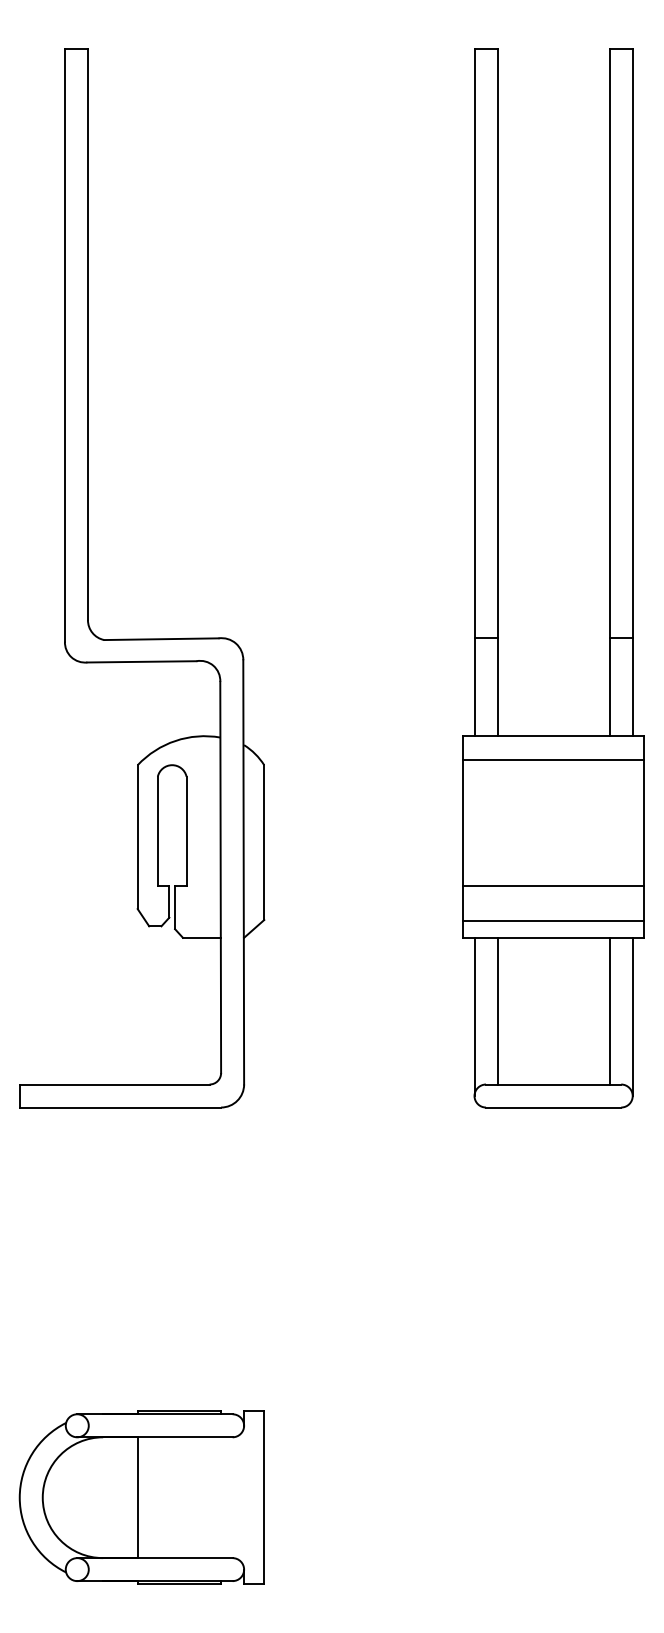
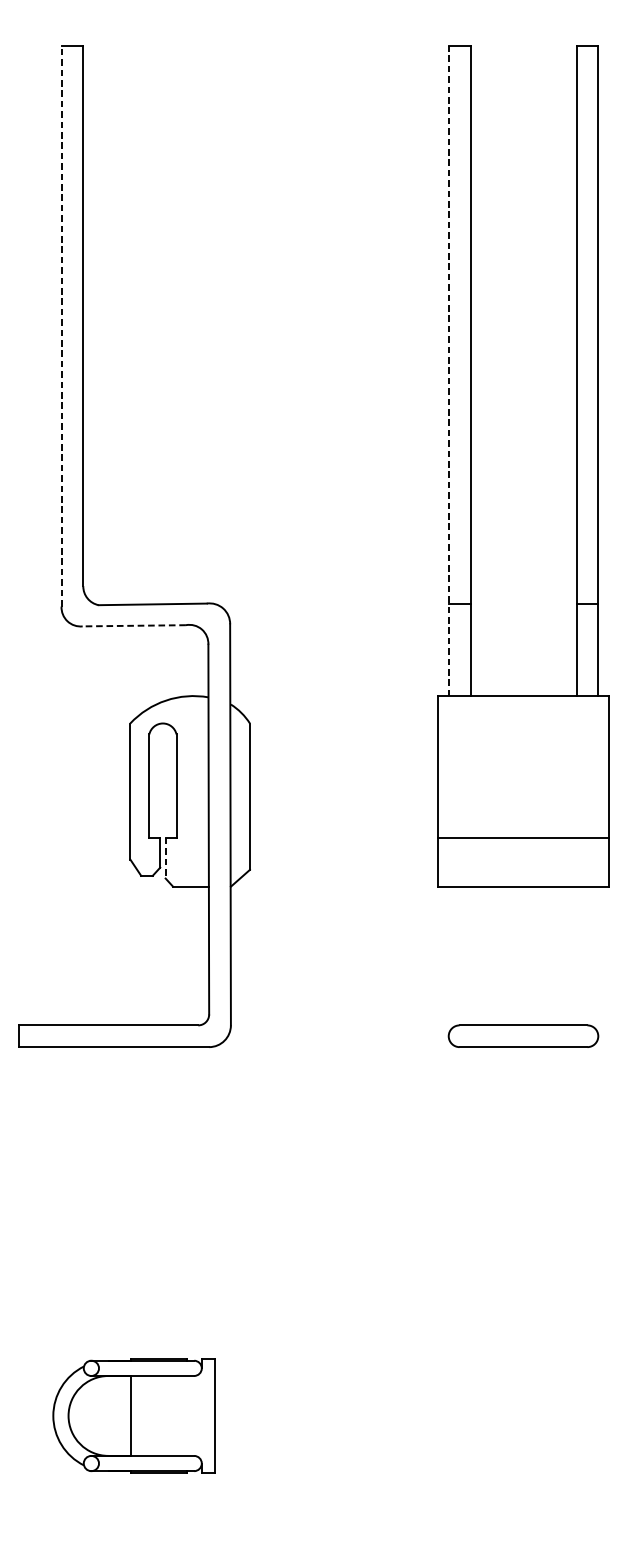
line: (64, 344) -> (61, 325), solid -> dashed
line: (474, 392) -> (448, 371), solid -> dashed
line: (141, 661) -> (133, 625), solid -> dashed
line: (553, 759) -> (523, 718), removed
line: (175, 907) -> (166, 858), solid -> dashed
line: (553, 920) -> (523, 870), removed
line: (497, 1010) -> (470, 955), removed
line: (609, 1010) -> (576, 955), removed
line: (474, 1016) -> (448, 961), removed
line: (632, 1016) -> (598, 961), removed
part: (141, 1497) -> (133, 1415), size x0.7

